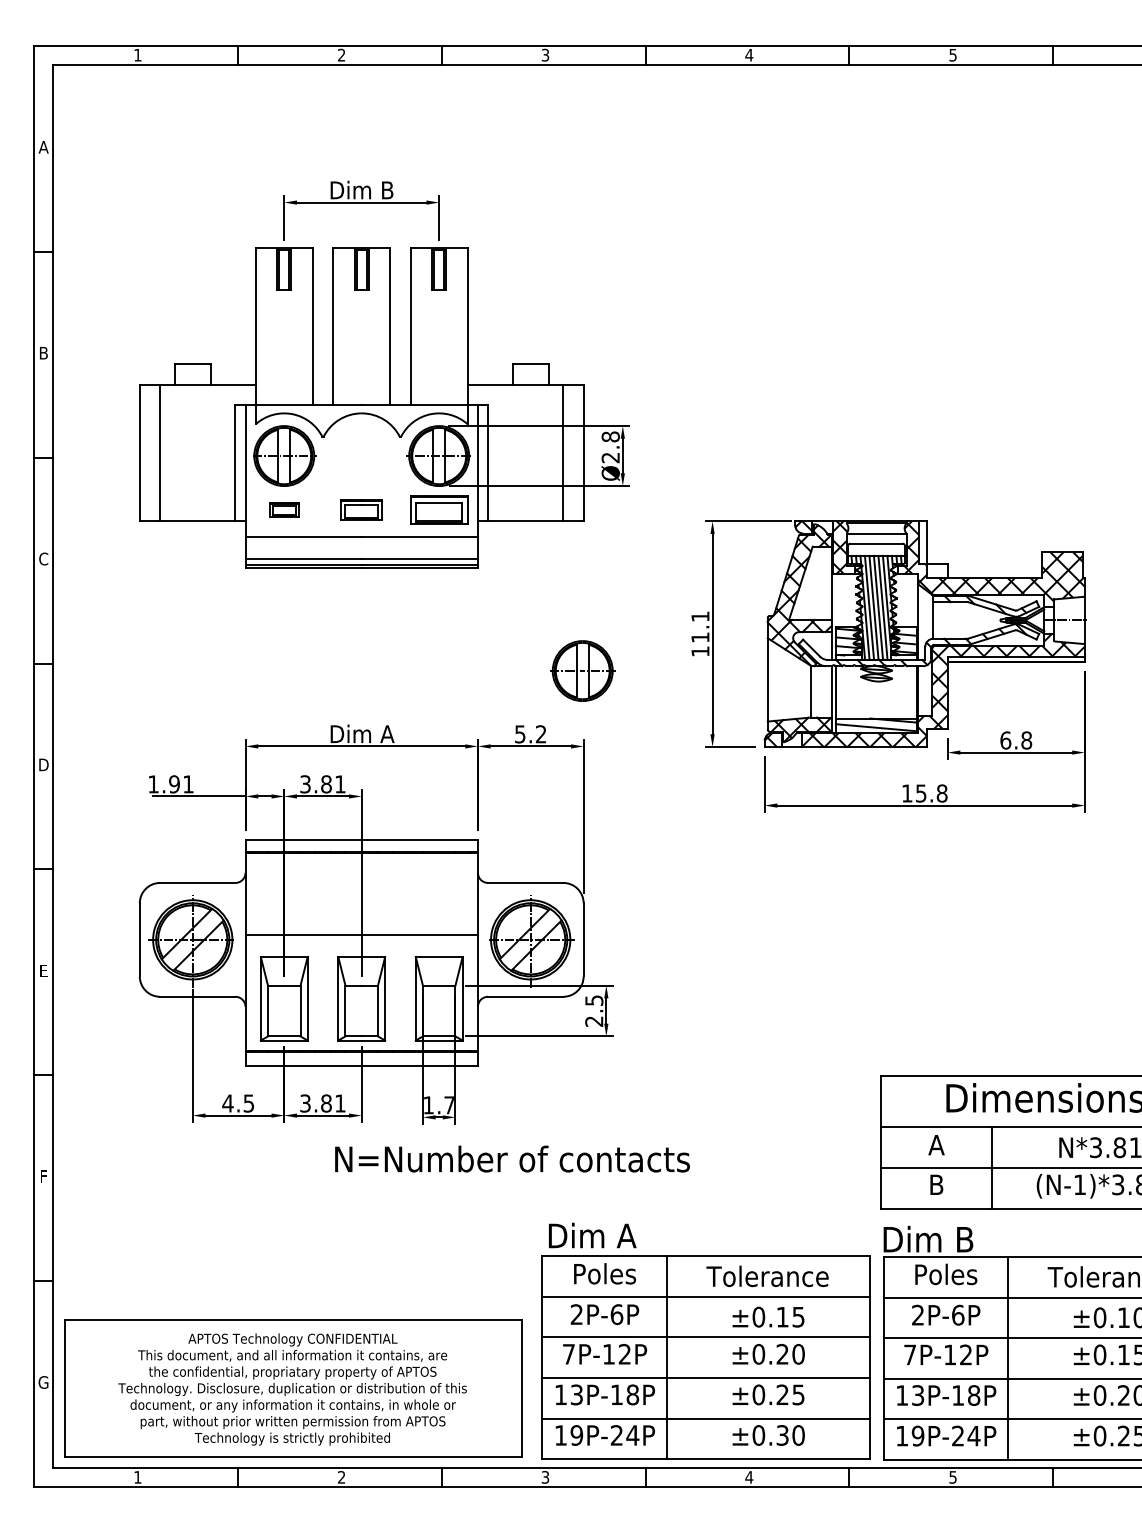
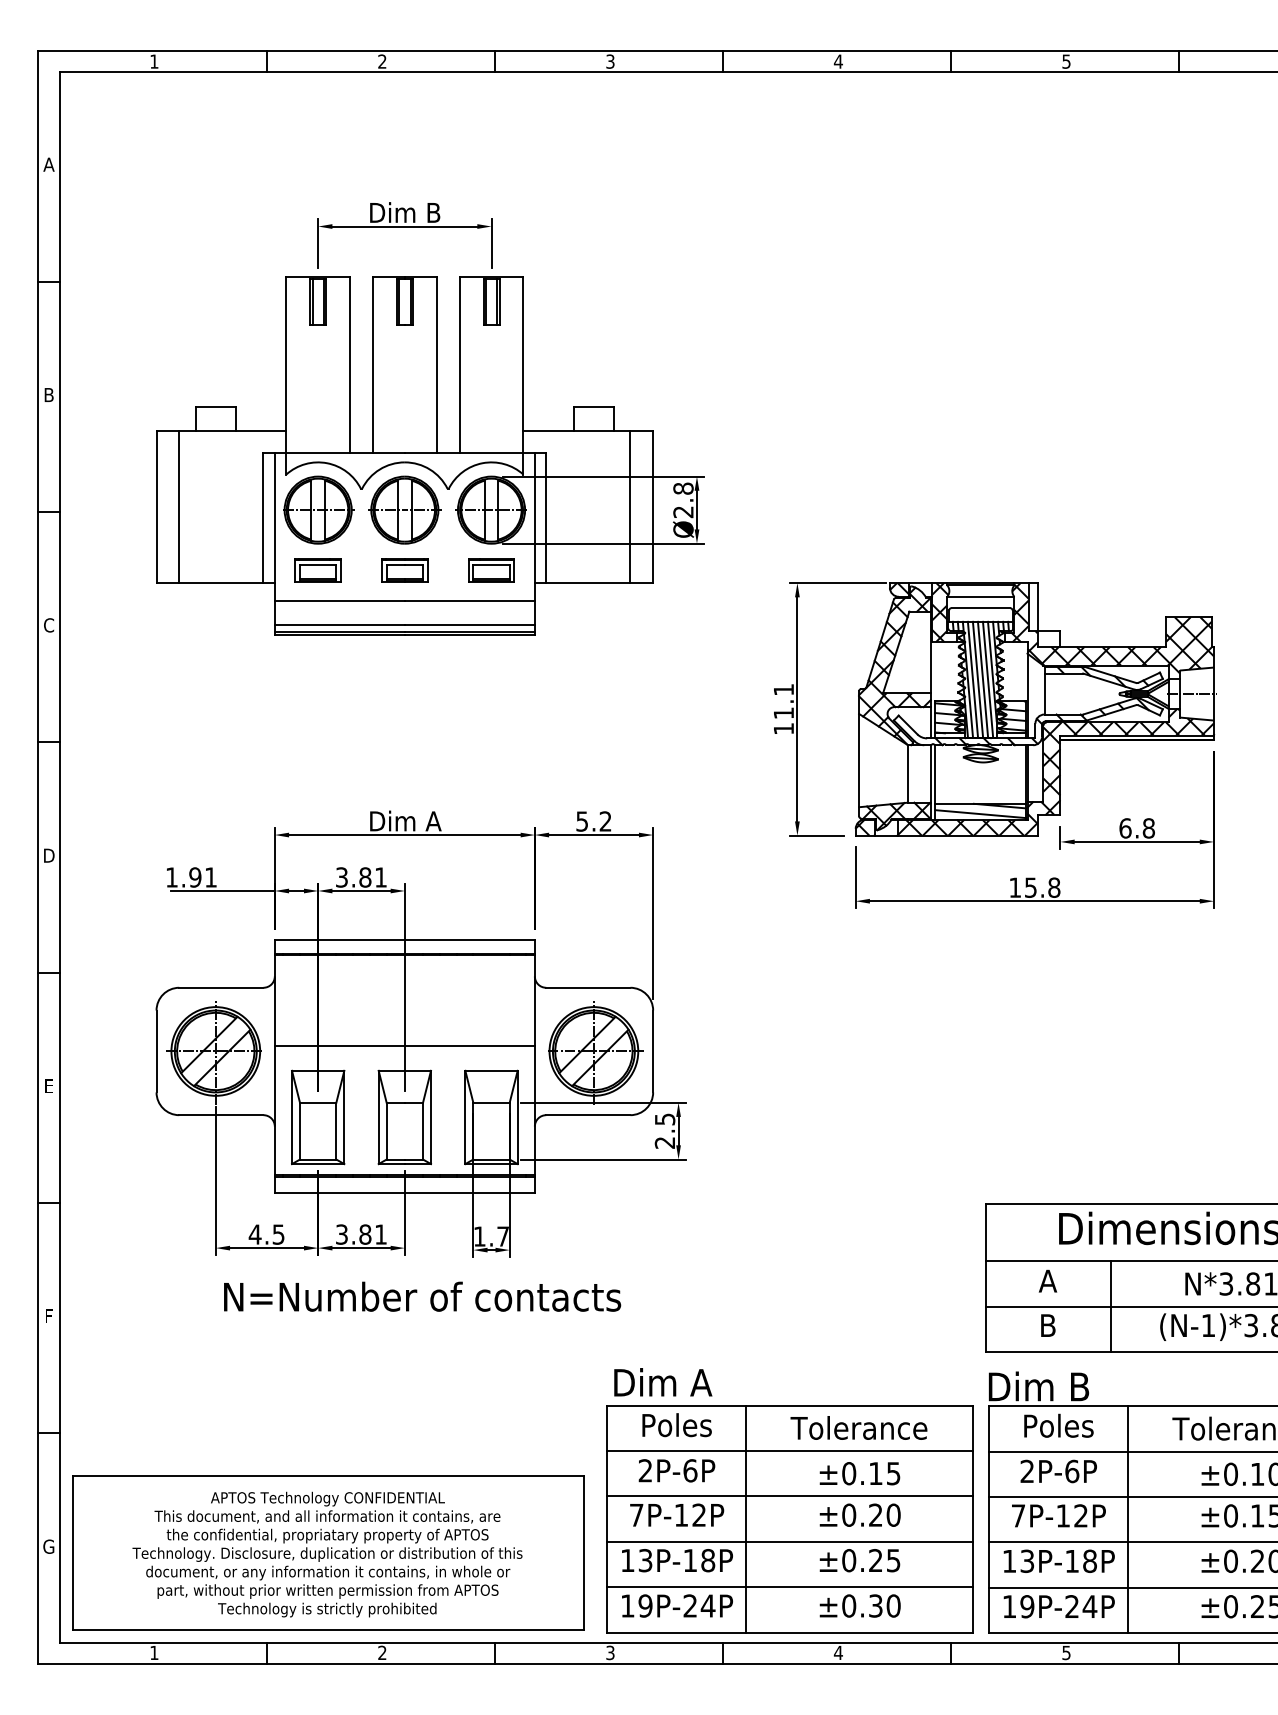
part: (284, 509) -> (318, 569), size x1.43
part: (439, 509) -> (491, 569), size x0.71
part: (582, 670) -> (404, 509), moved
text: (512, 1158) -> (422, 1296), moved

